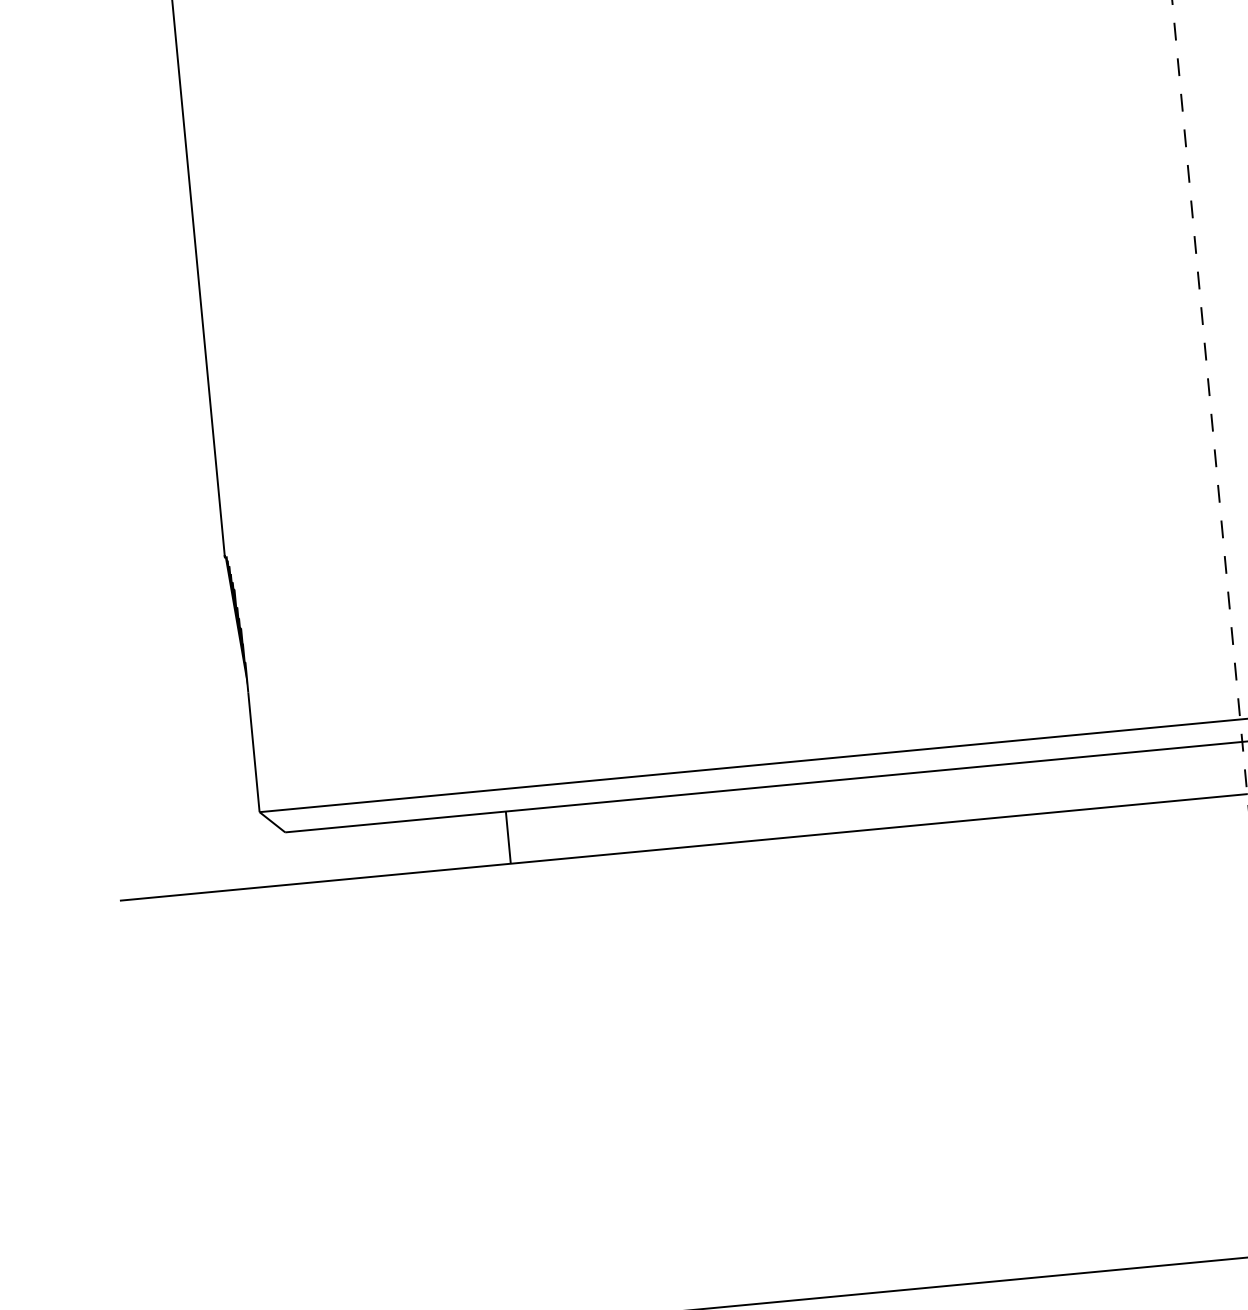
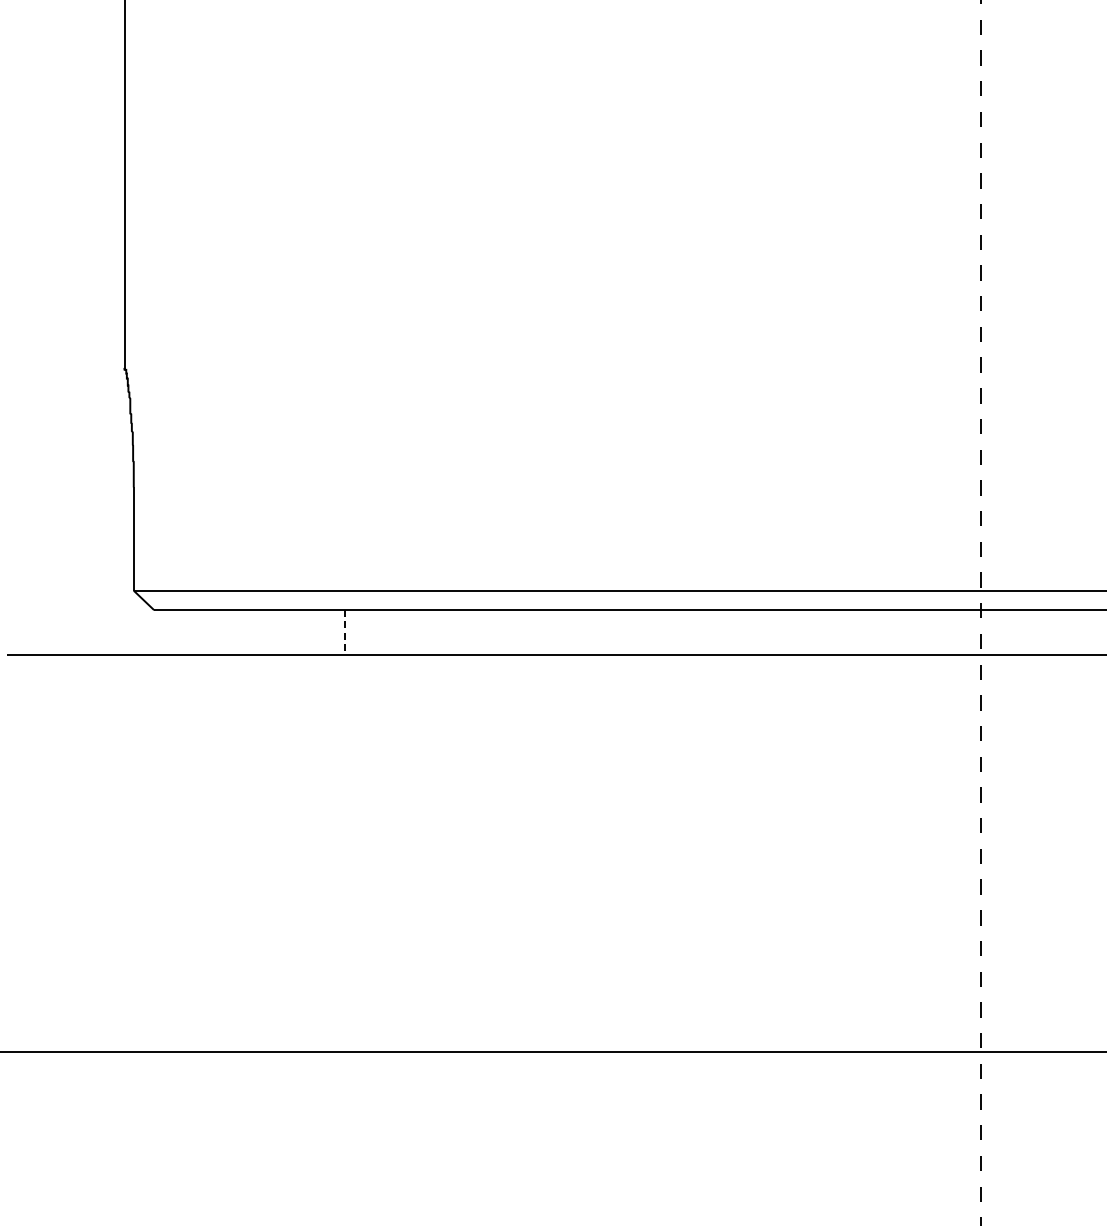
fill: (235, 623) -> (128, 427), removed
line: (508, 837) -> (344, 632), solid -> dashed

